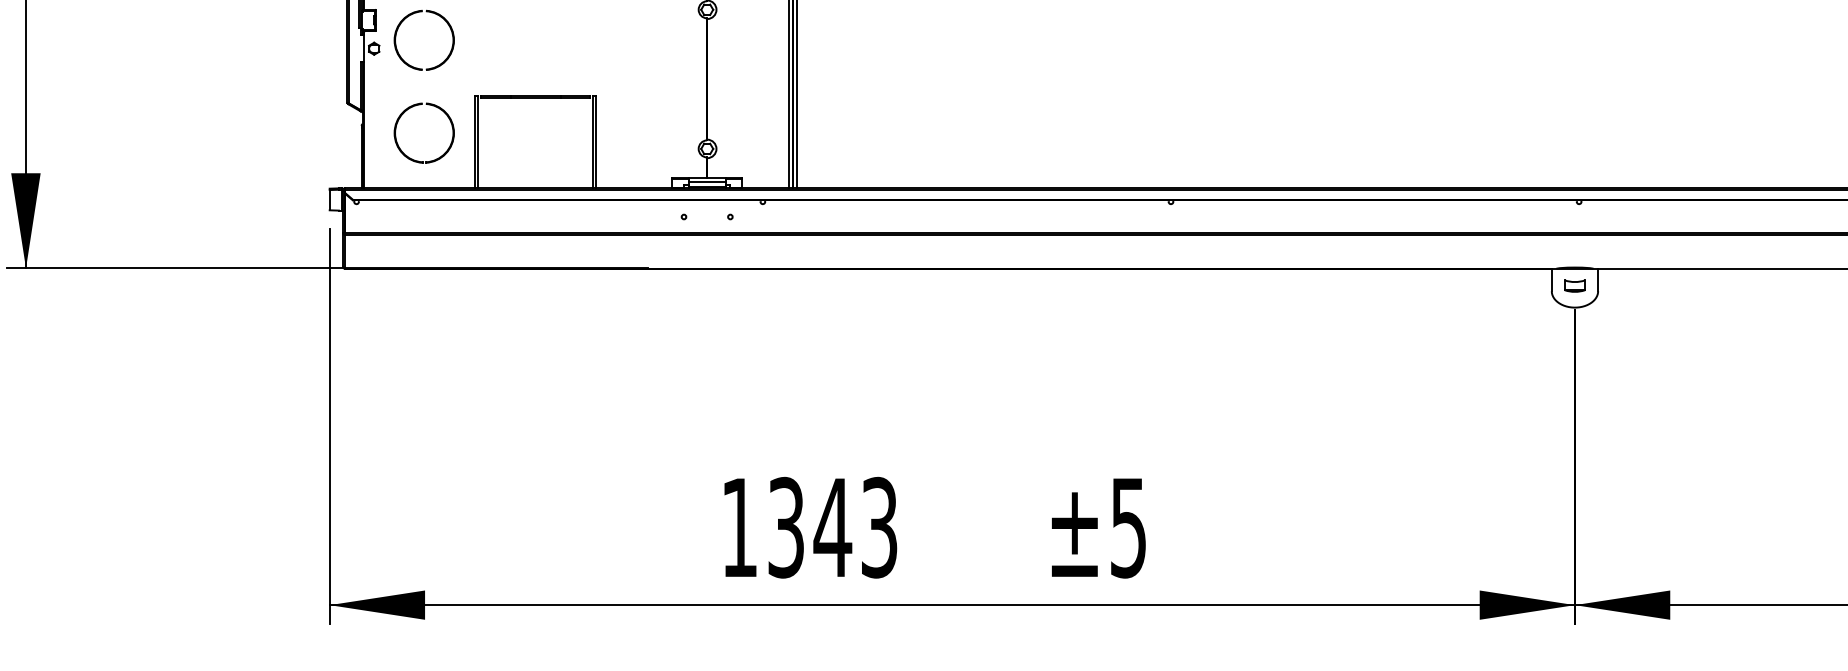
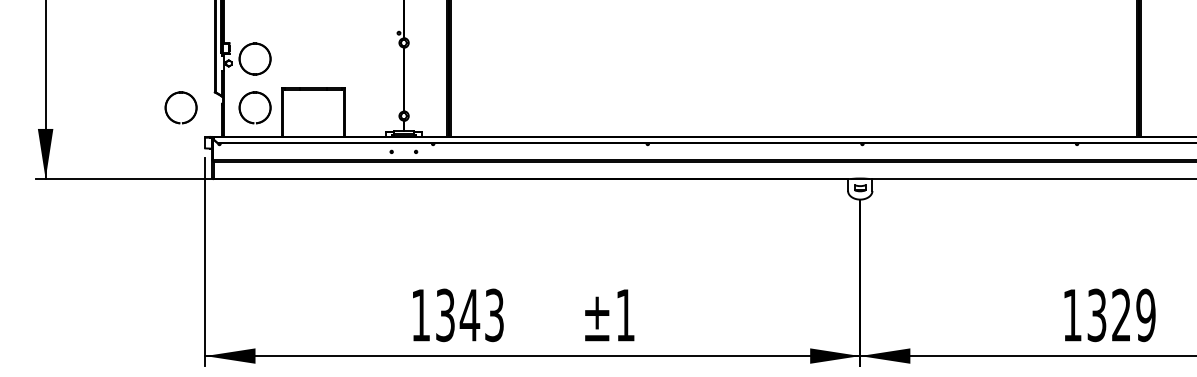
part: (257, 126) -> (167, 104), added
text: (1128, 527) -> (625, 315), ±5 -> ±1

